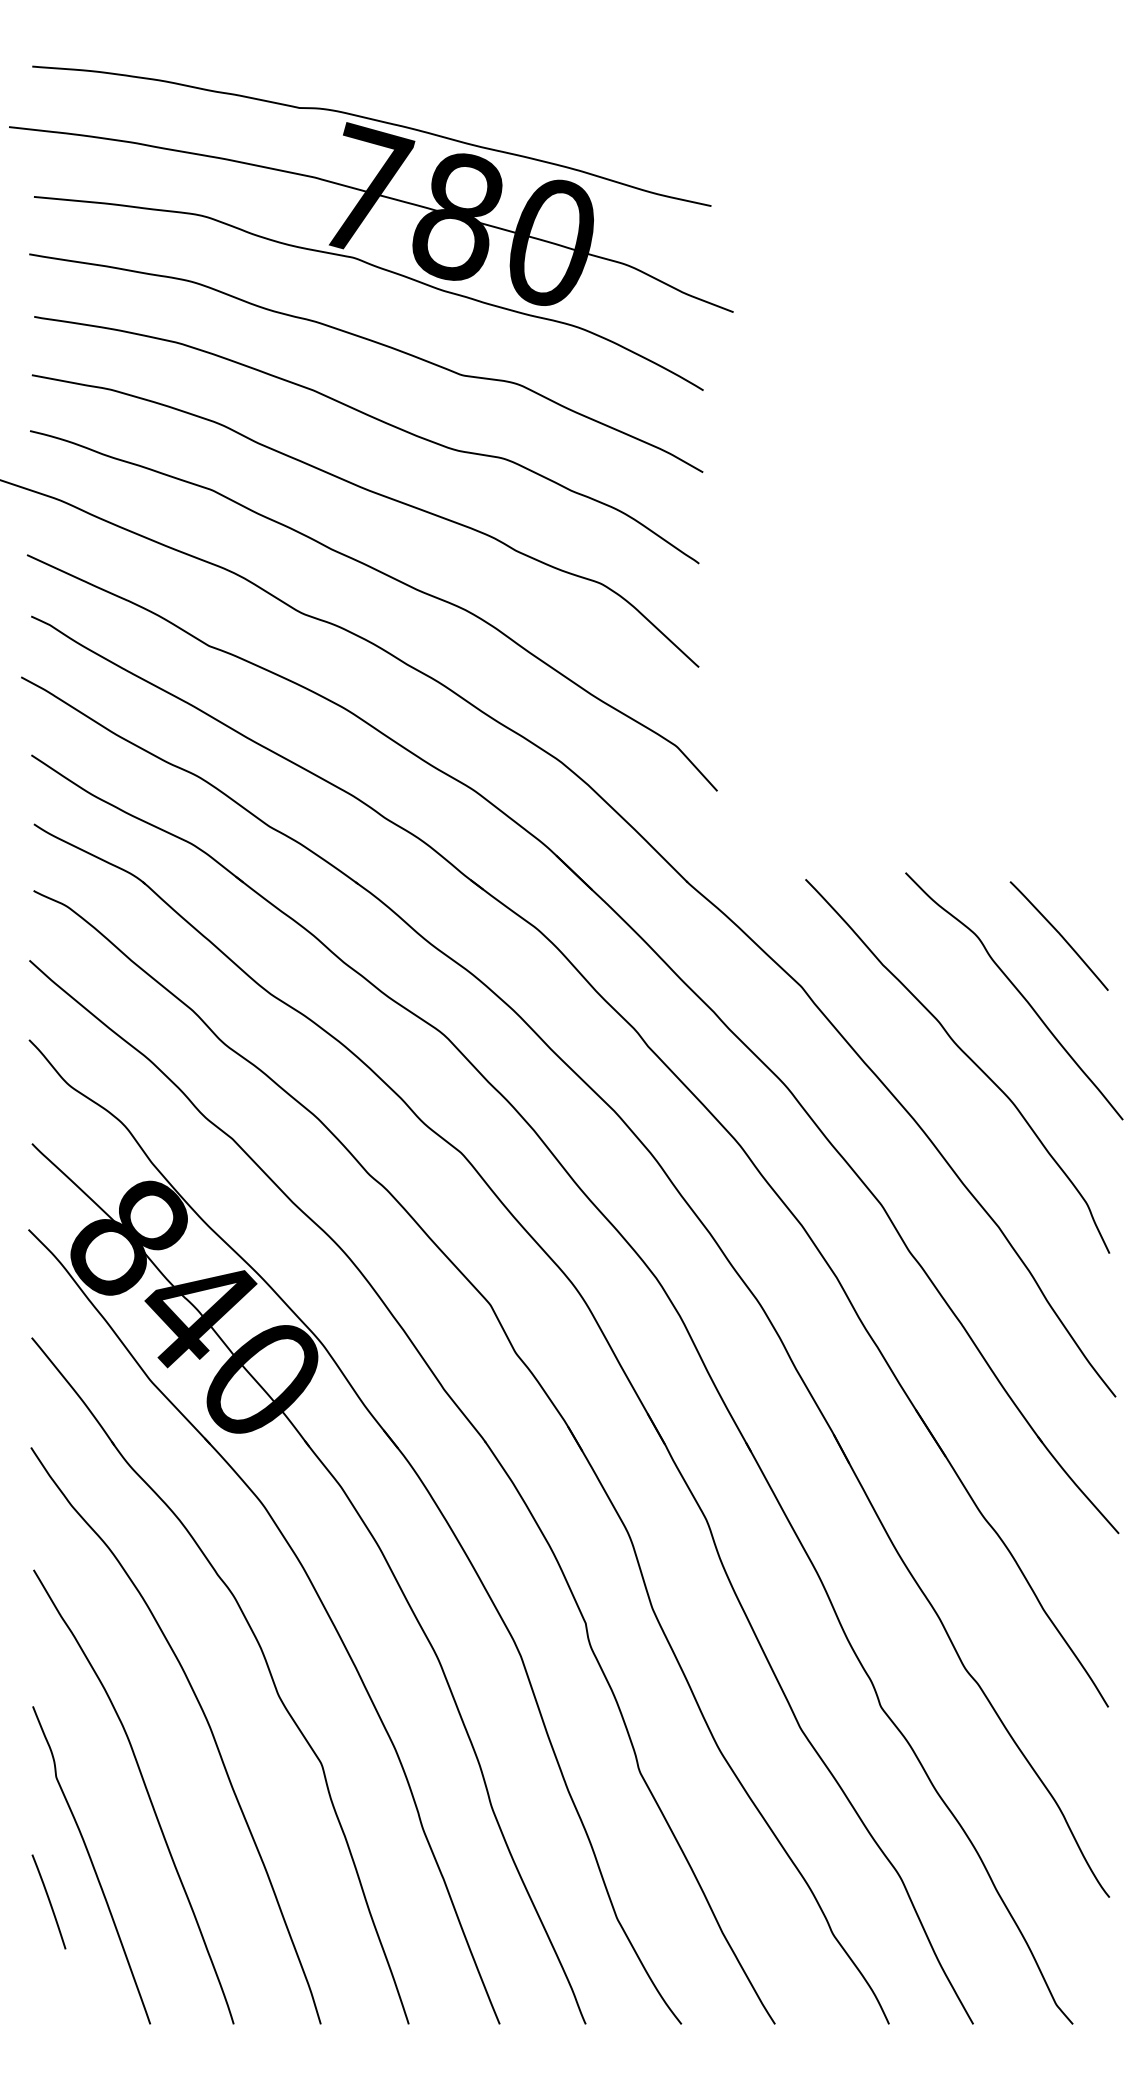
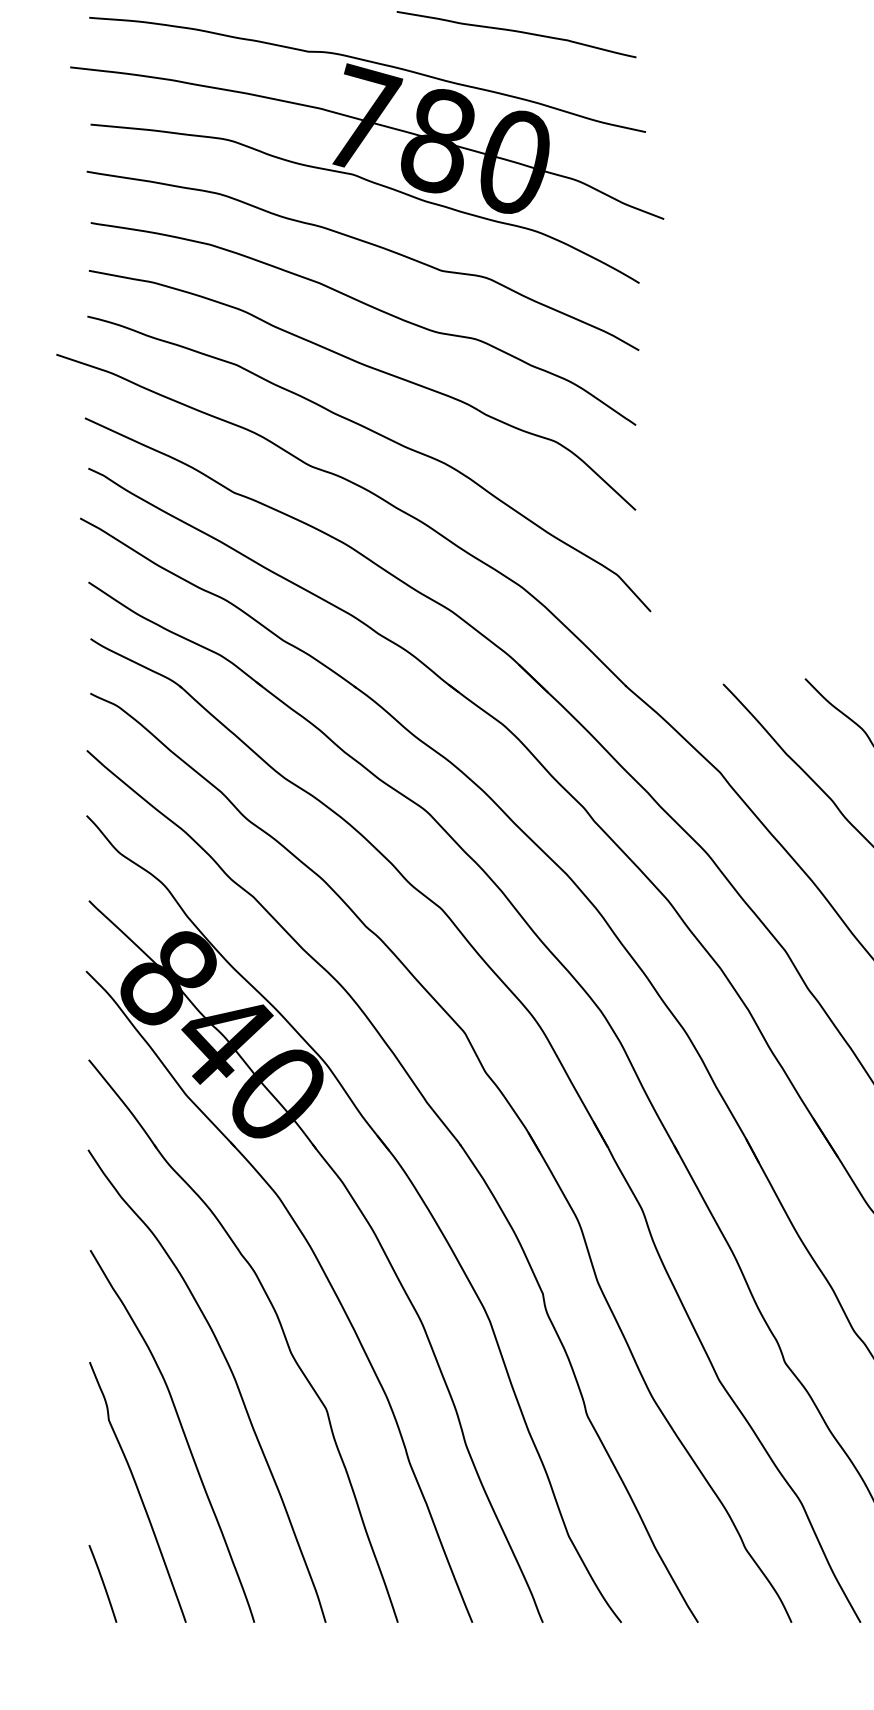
curve: (554, 84) -> (517, 32), added
line: (48, 1901) -> (102, 1583), moved

